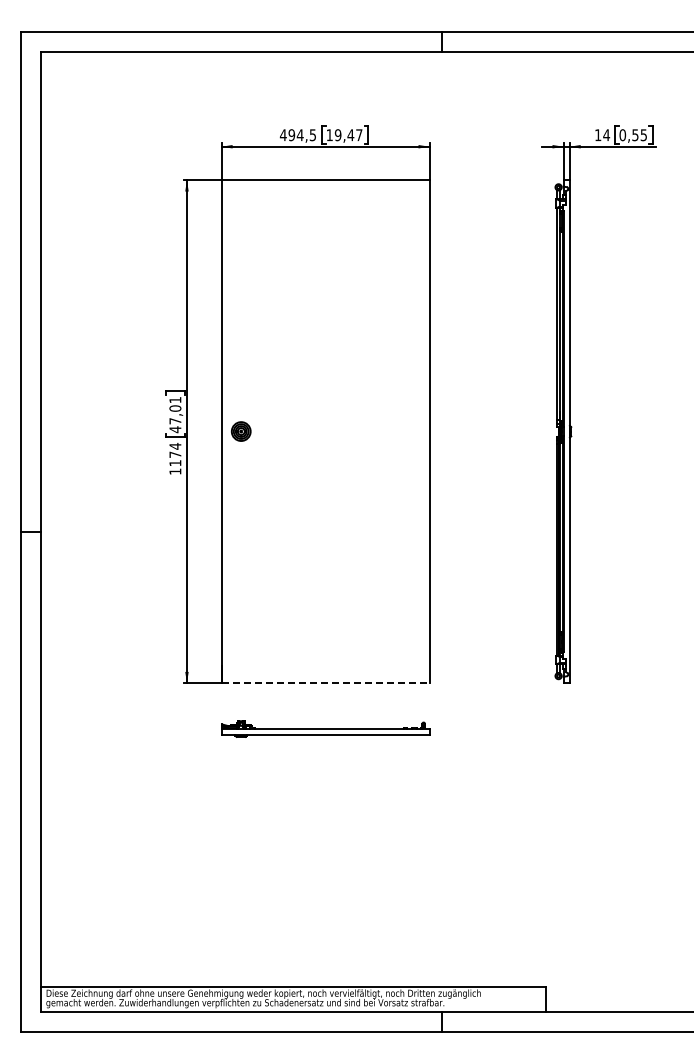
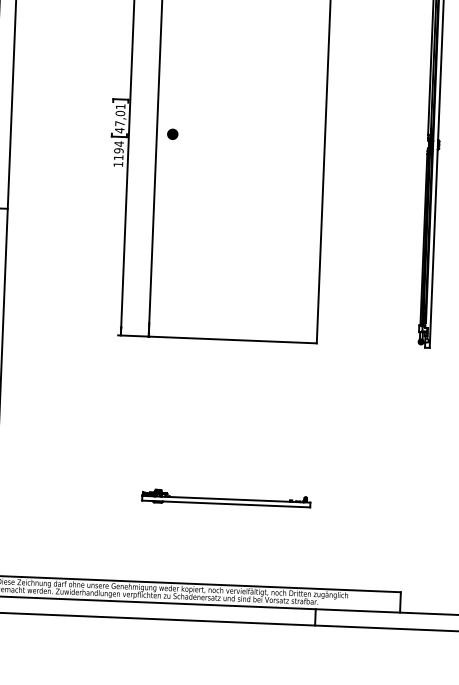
part: (240, 431) -> (172, 134), size x0.62
text: (175, 454) -> (119, 150), 1174 -> 1194
line: (326, 683) -> (233, 340), dashed -> solid
part: (325, 728) -> (226, 498), moved

